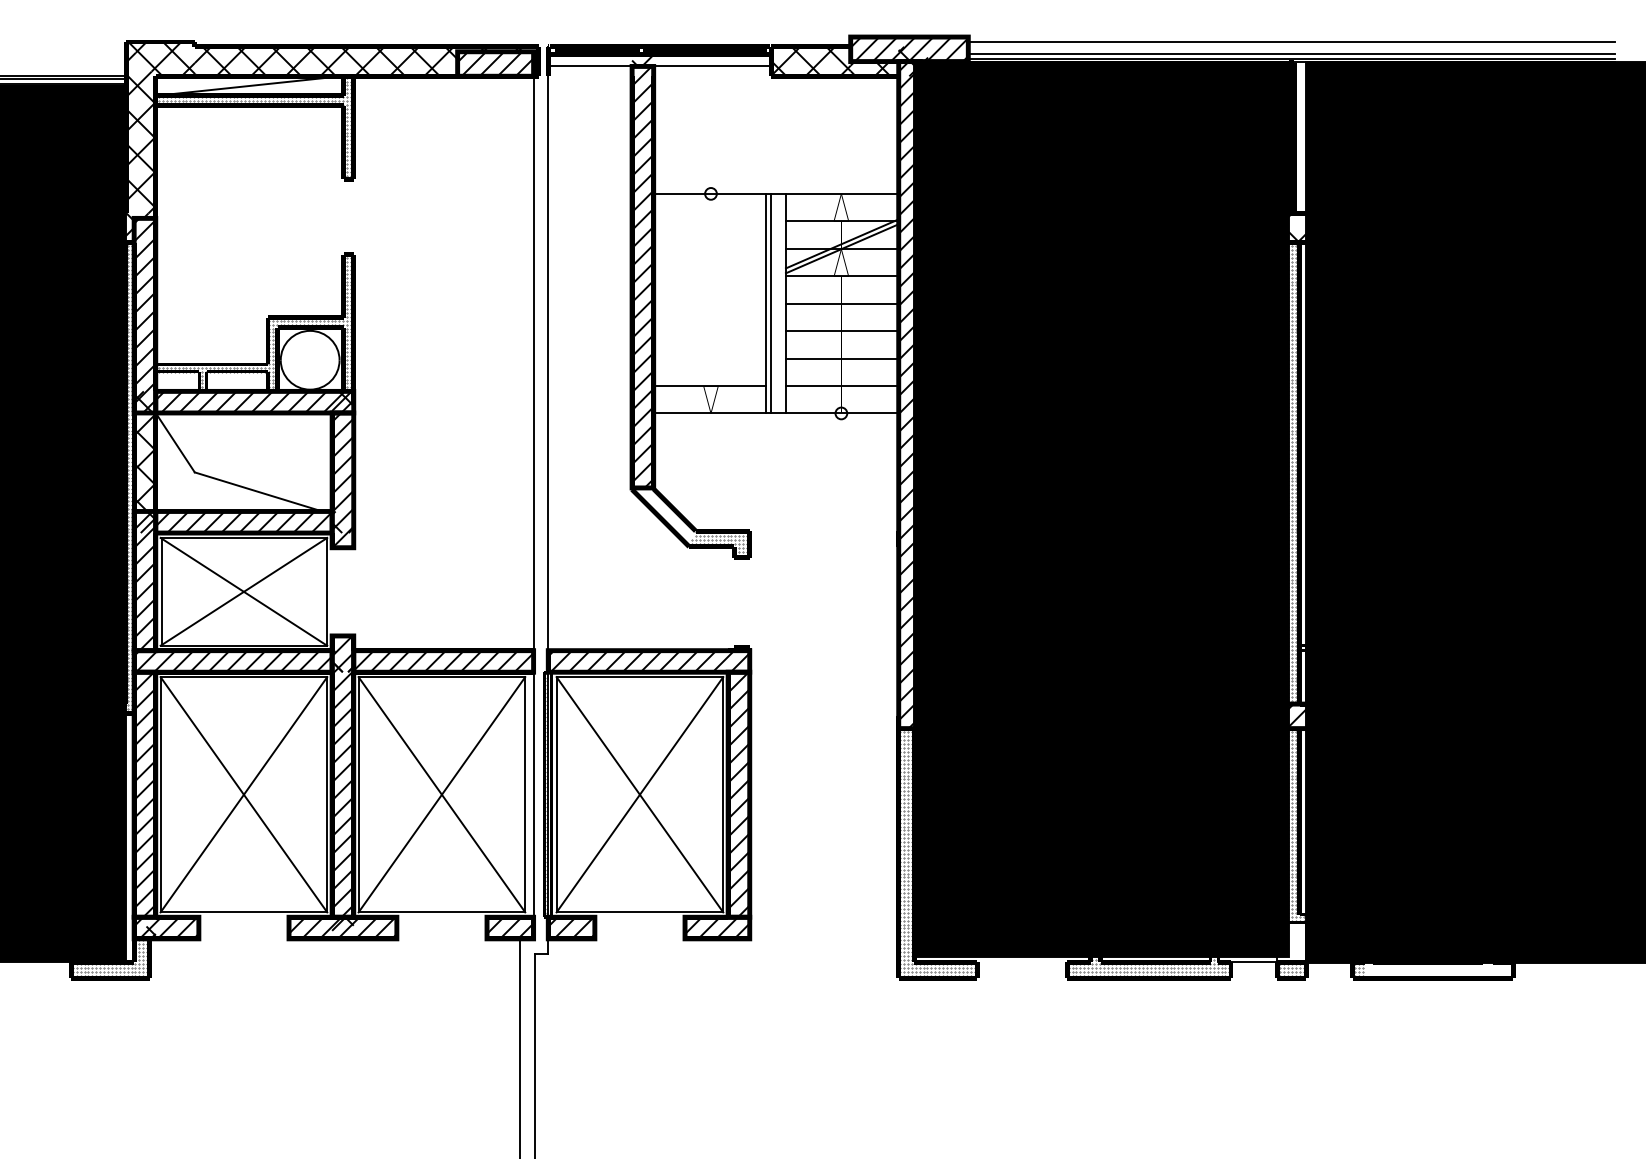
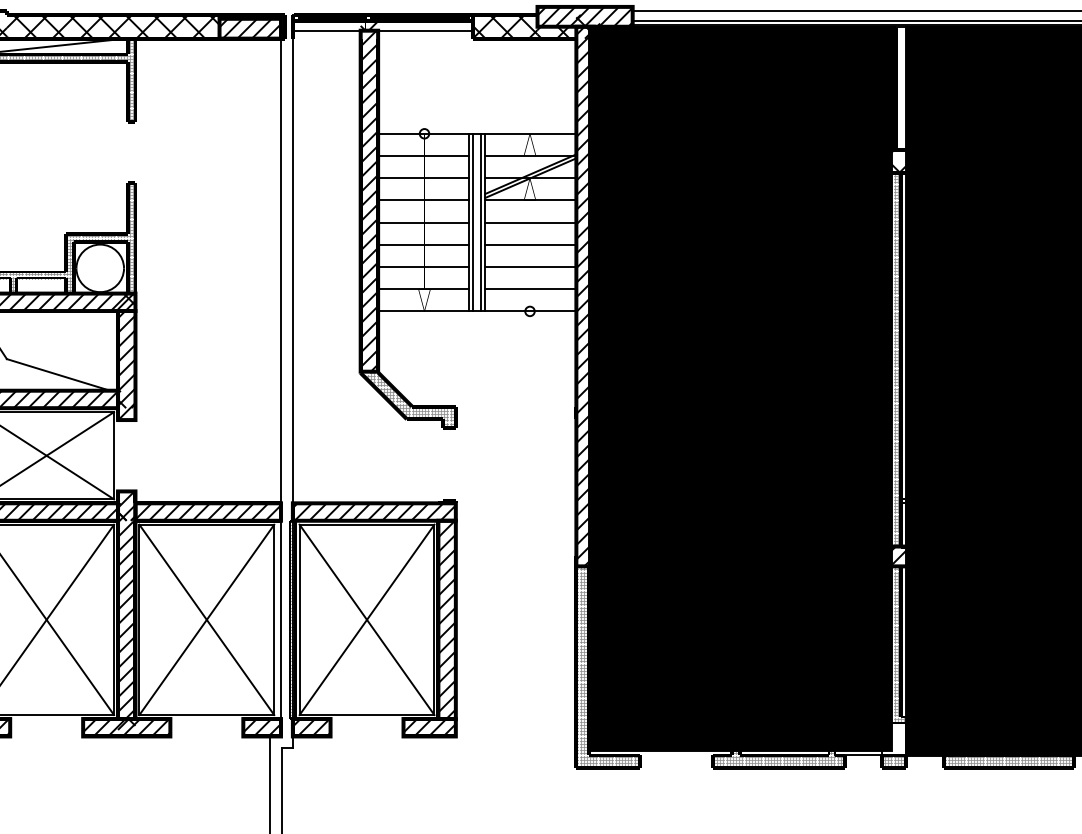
line: (709, 221) -> (423, 156), added
line: (709, 248) -> (423, 177), added
line: (709, 276) -> (423, 200), added
line: (709, 303) -> (423, 222), added
line: (781, 303) -> (481, 222), added
line: (709, 331) -> (423, 245), added
line: (709, 358) -> (423, 266), added
hatch: (664, 516) -> (386, 394), added
hatch: (1438, 969) -> (1013, 761), added

